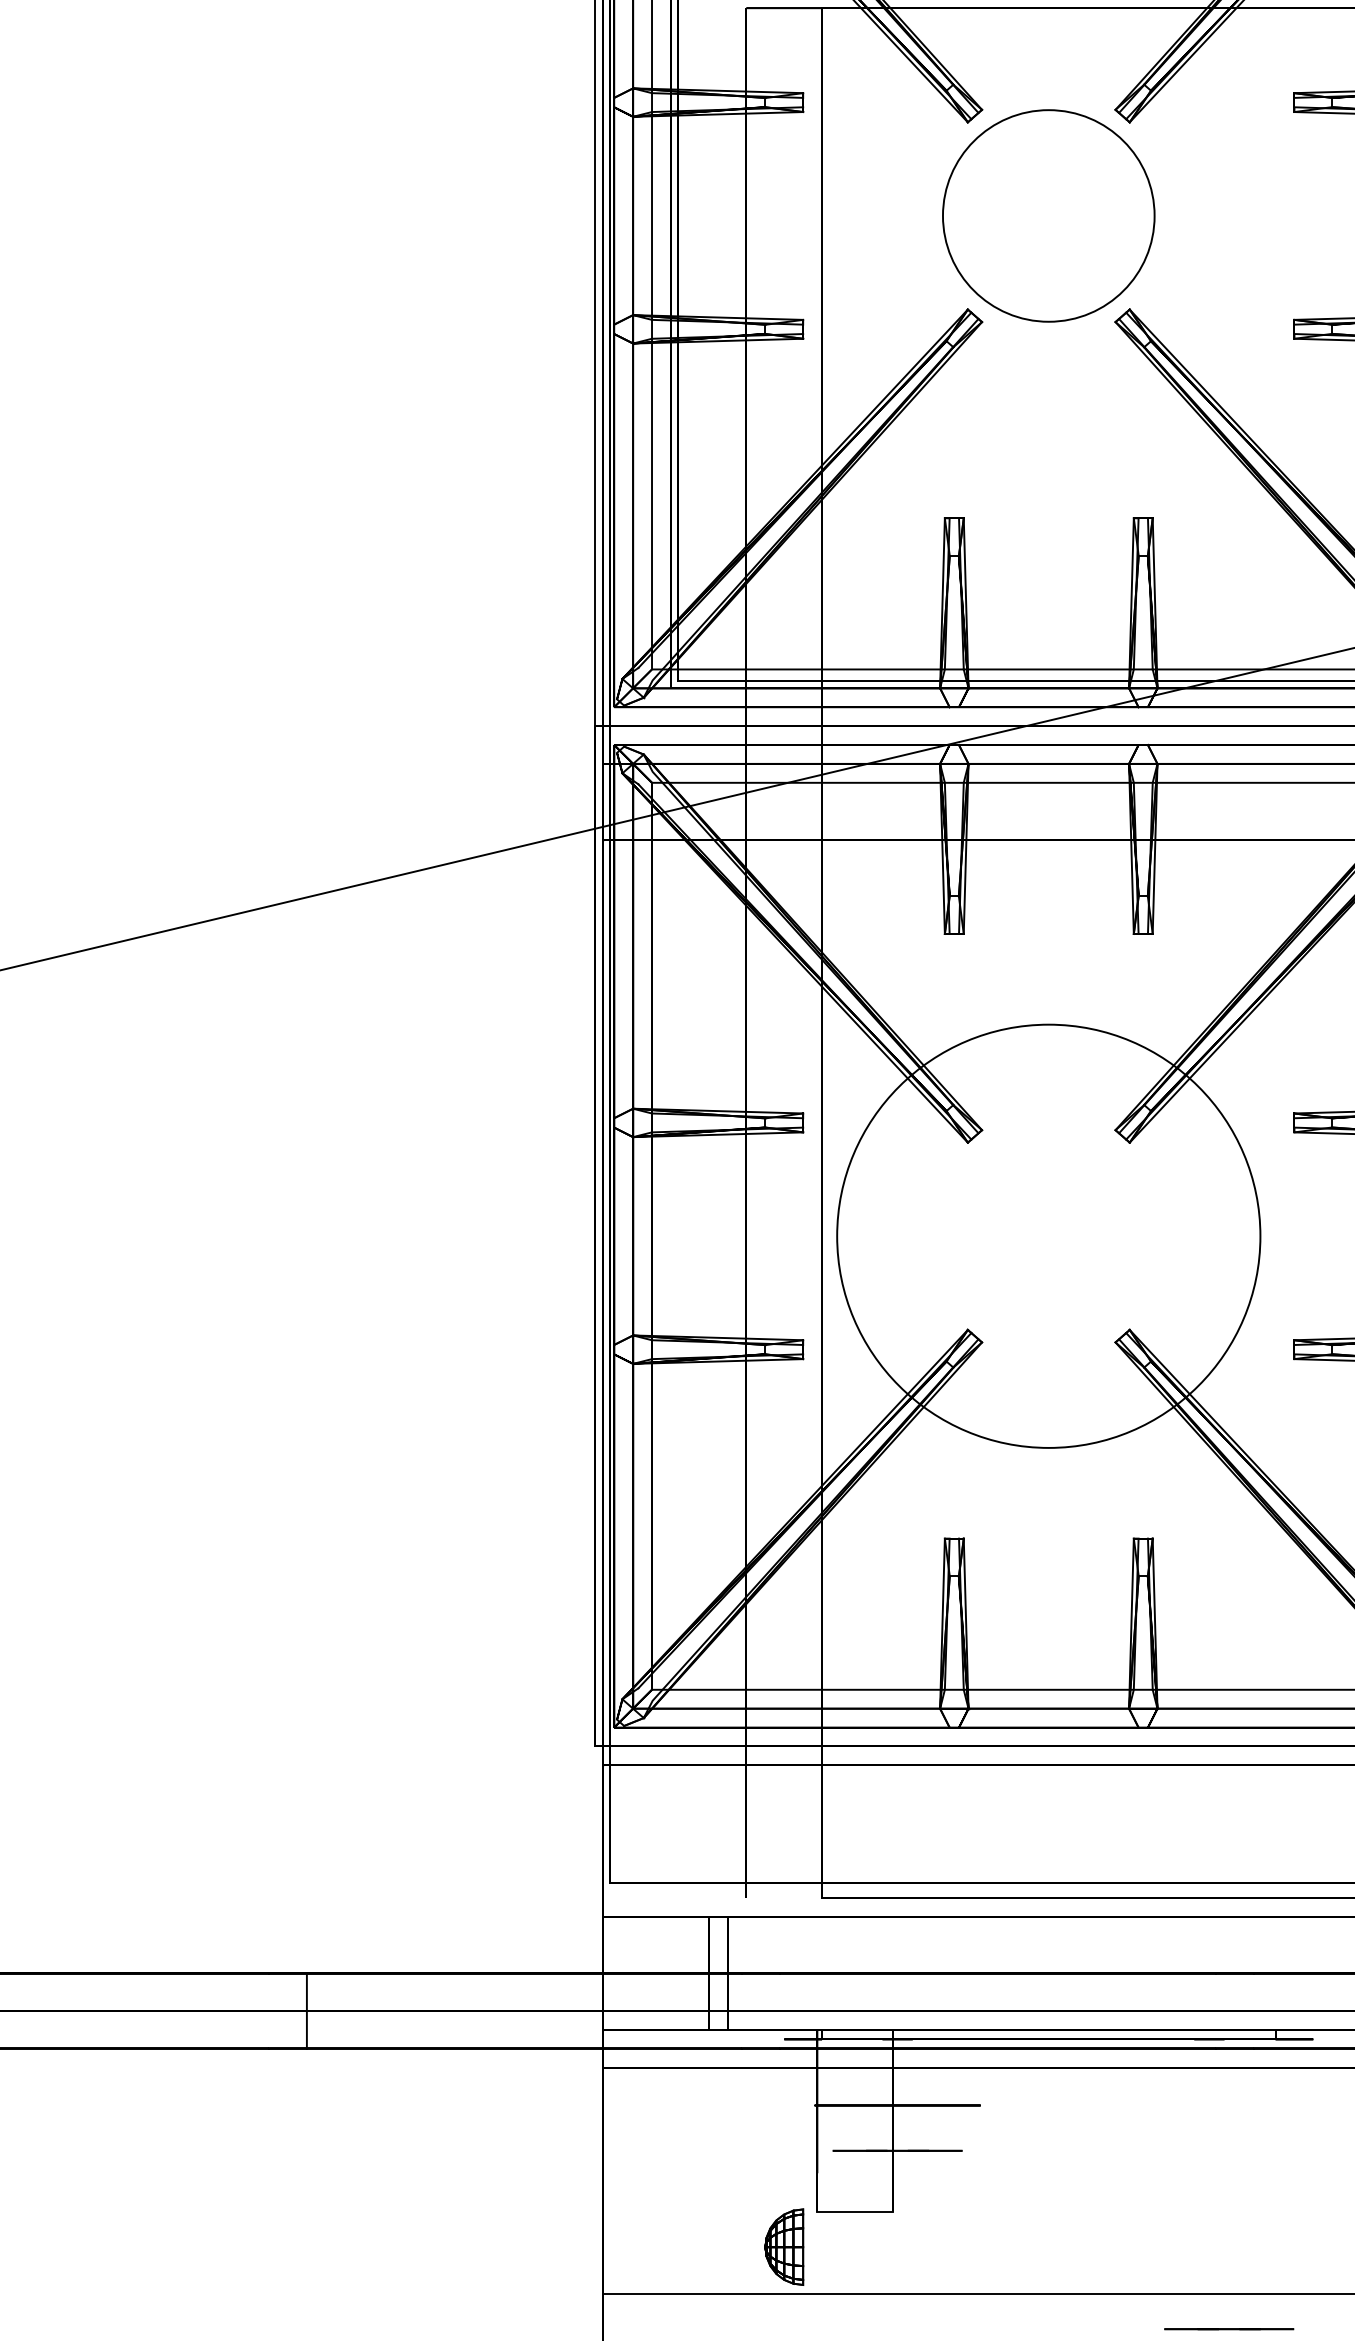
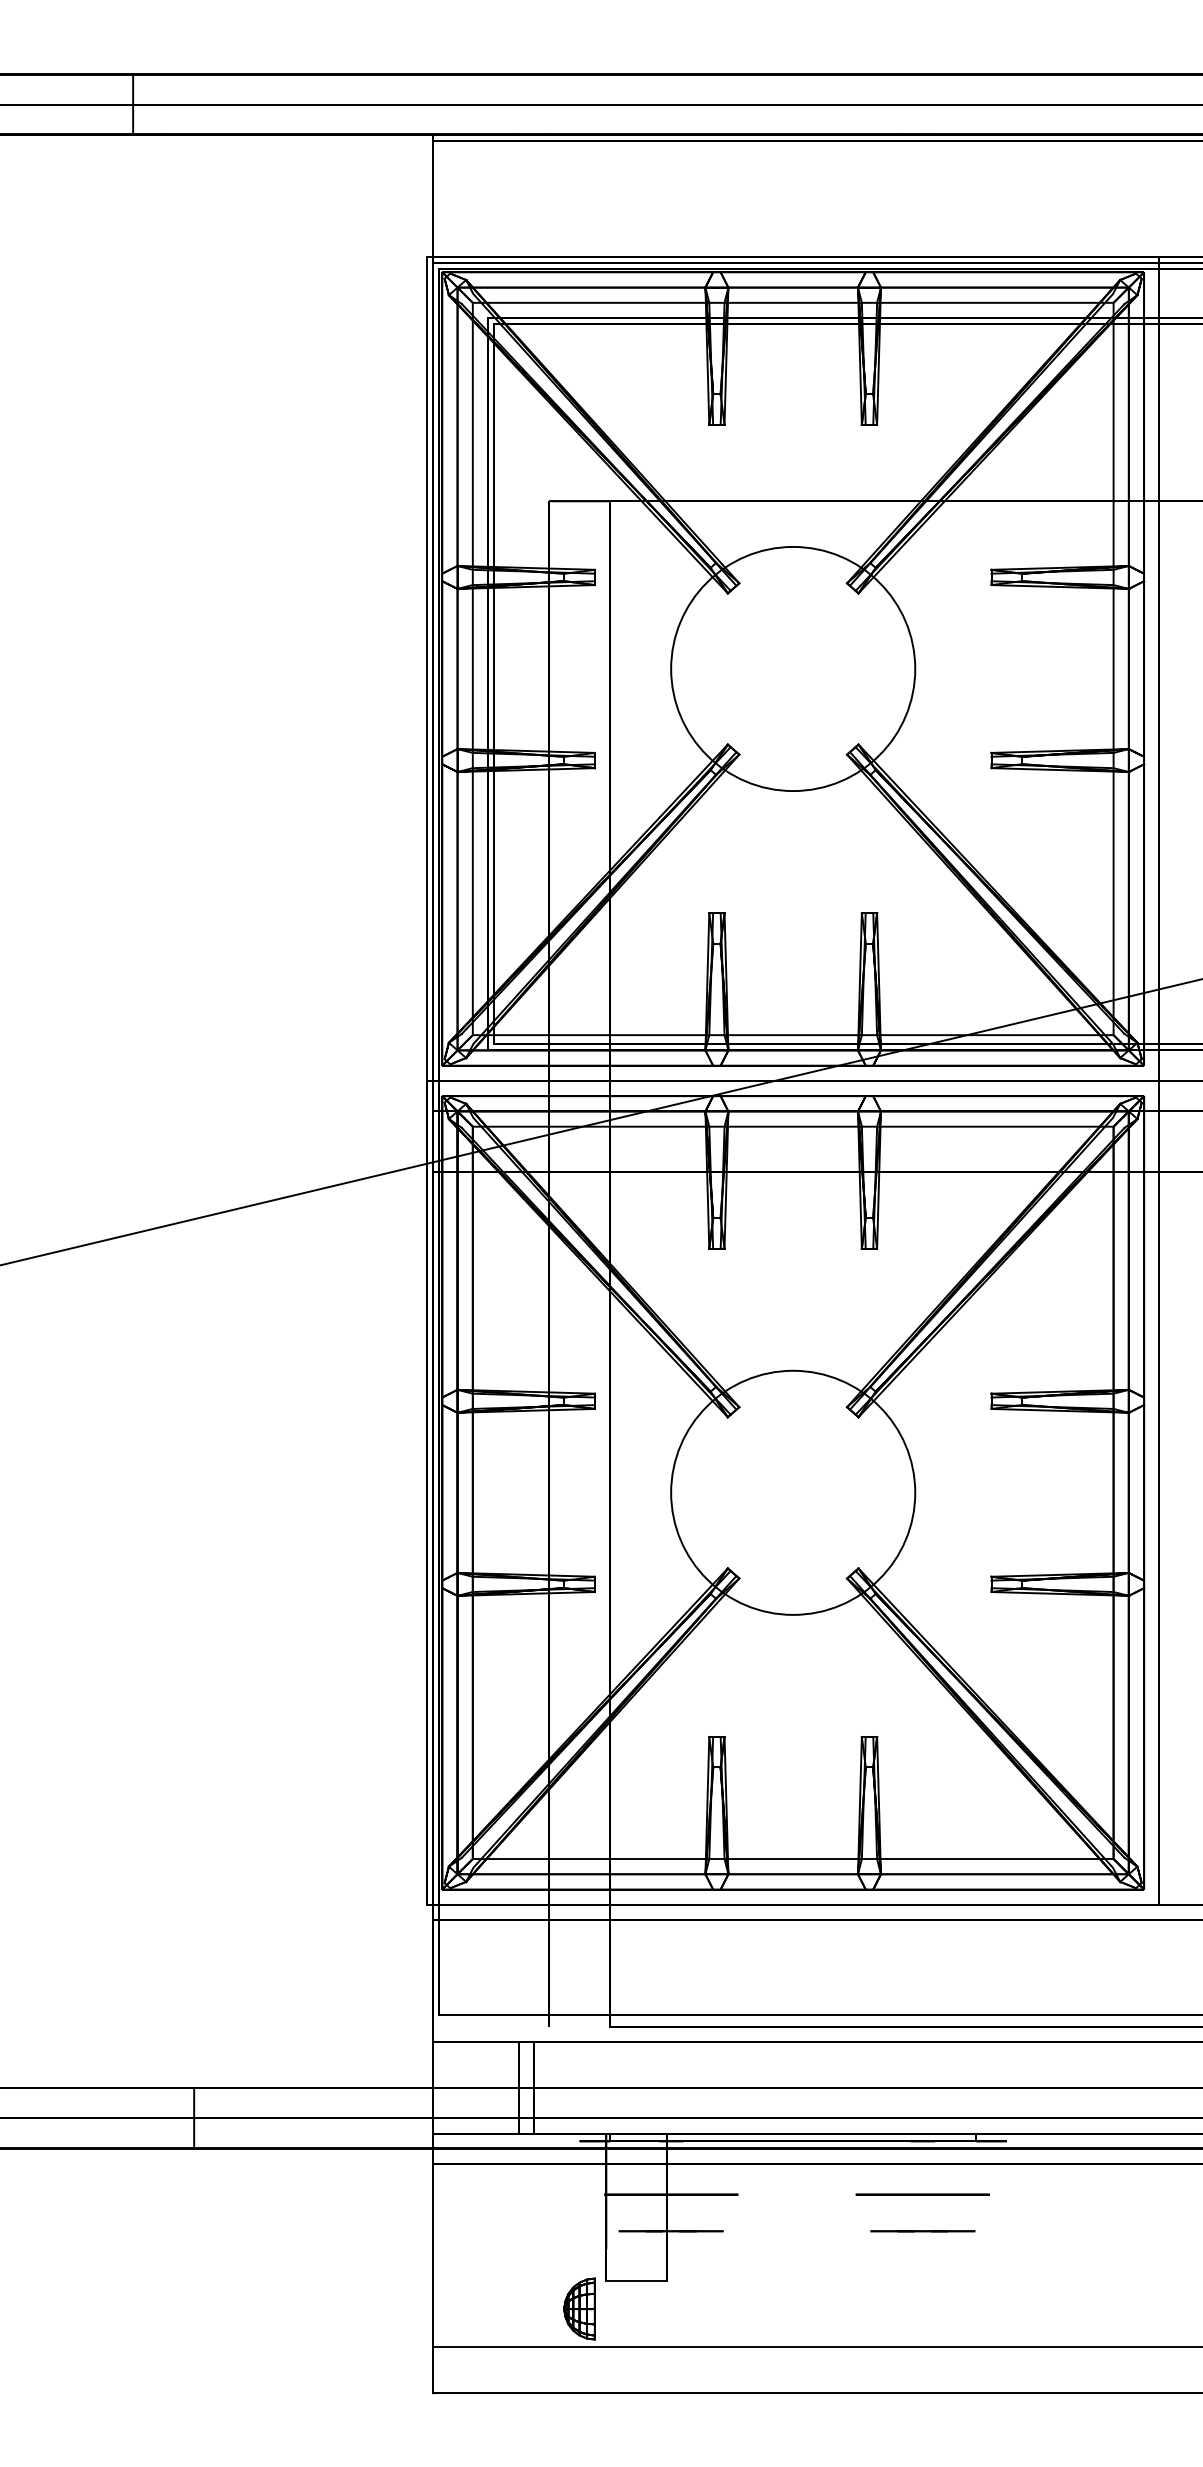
circle: (1049, 215) -> (793, 668), size x1.43
circle: (1049, 1235) -> (793, 1492), size x0.71
circle: (1208, 2105) -> (922, 2194), added
line: (1228, 2329) -> (922, 2231), moved

